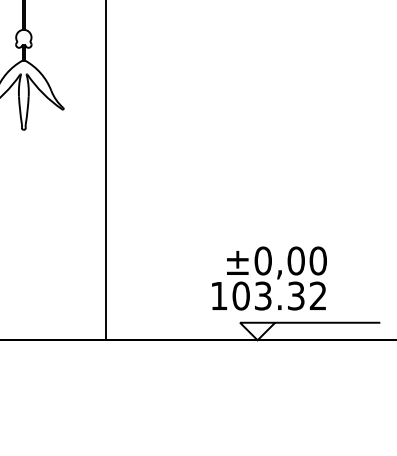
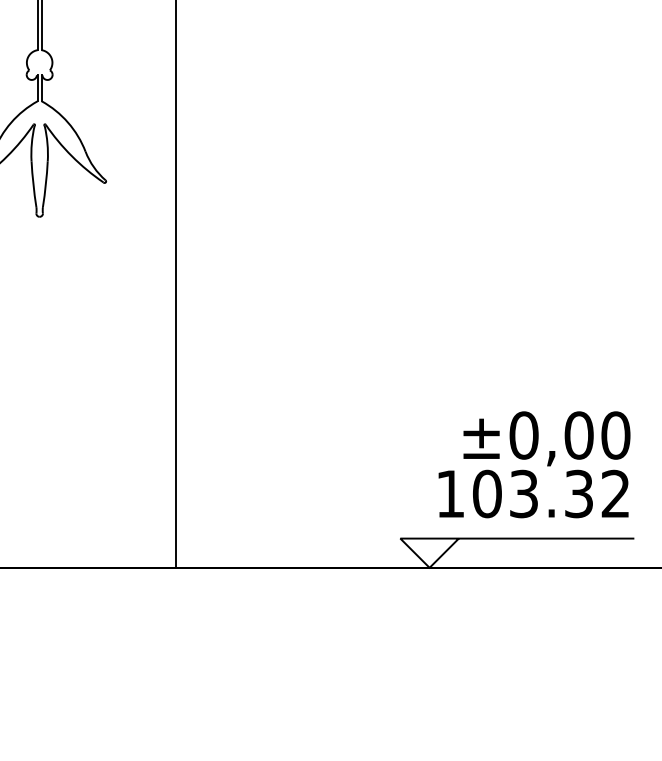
text: (269, 278) -> (534, 464), moved

